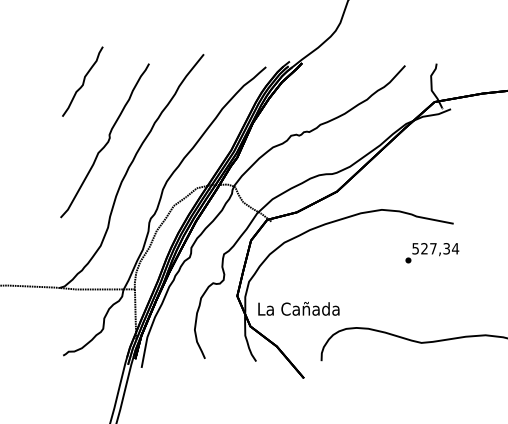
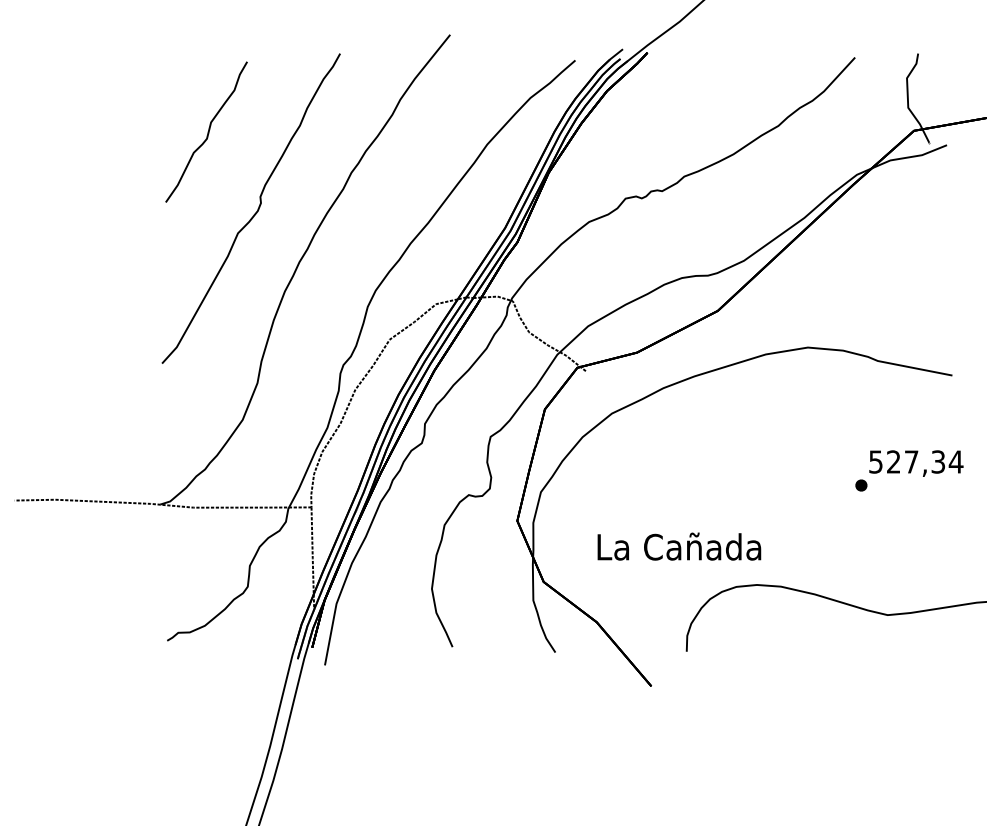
curve: (82, 81) -> (206, 131), moved
text: (432, 253) -> (909, 471), moved
text: (298, 308) -> (678, 545), moved

